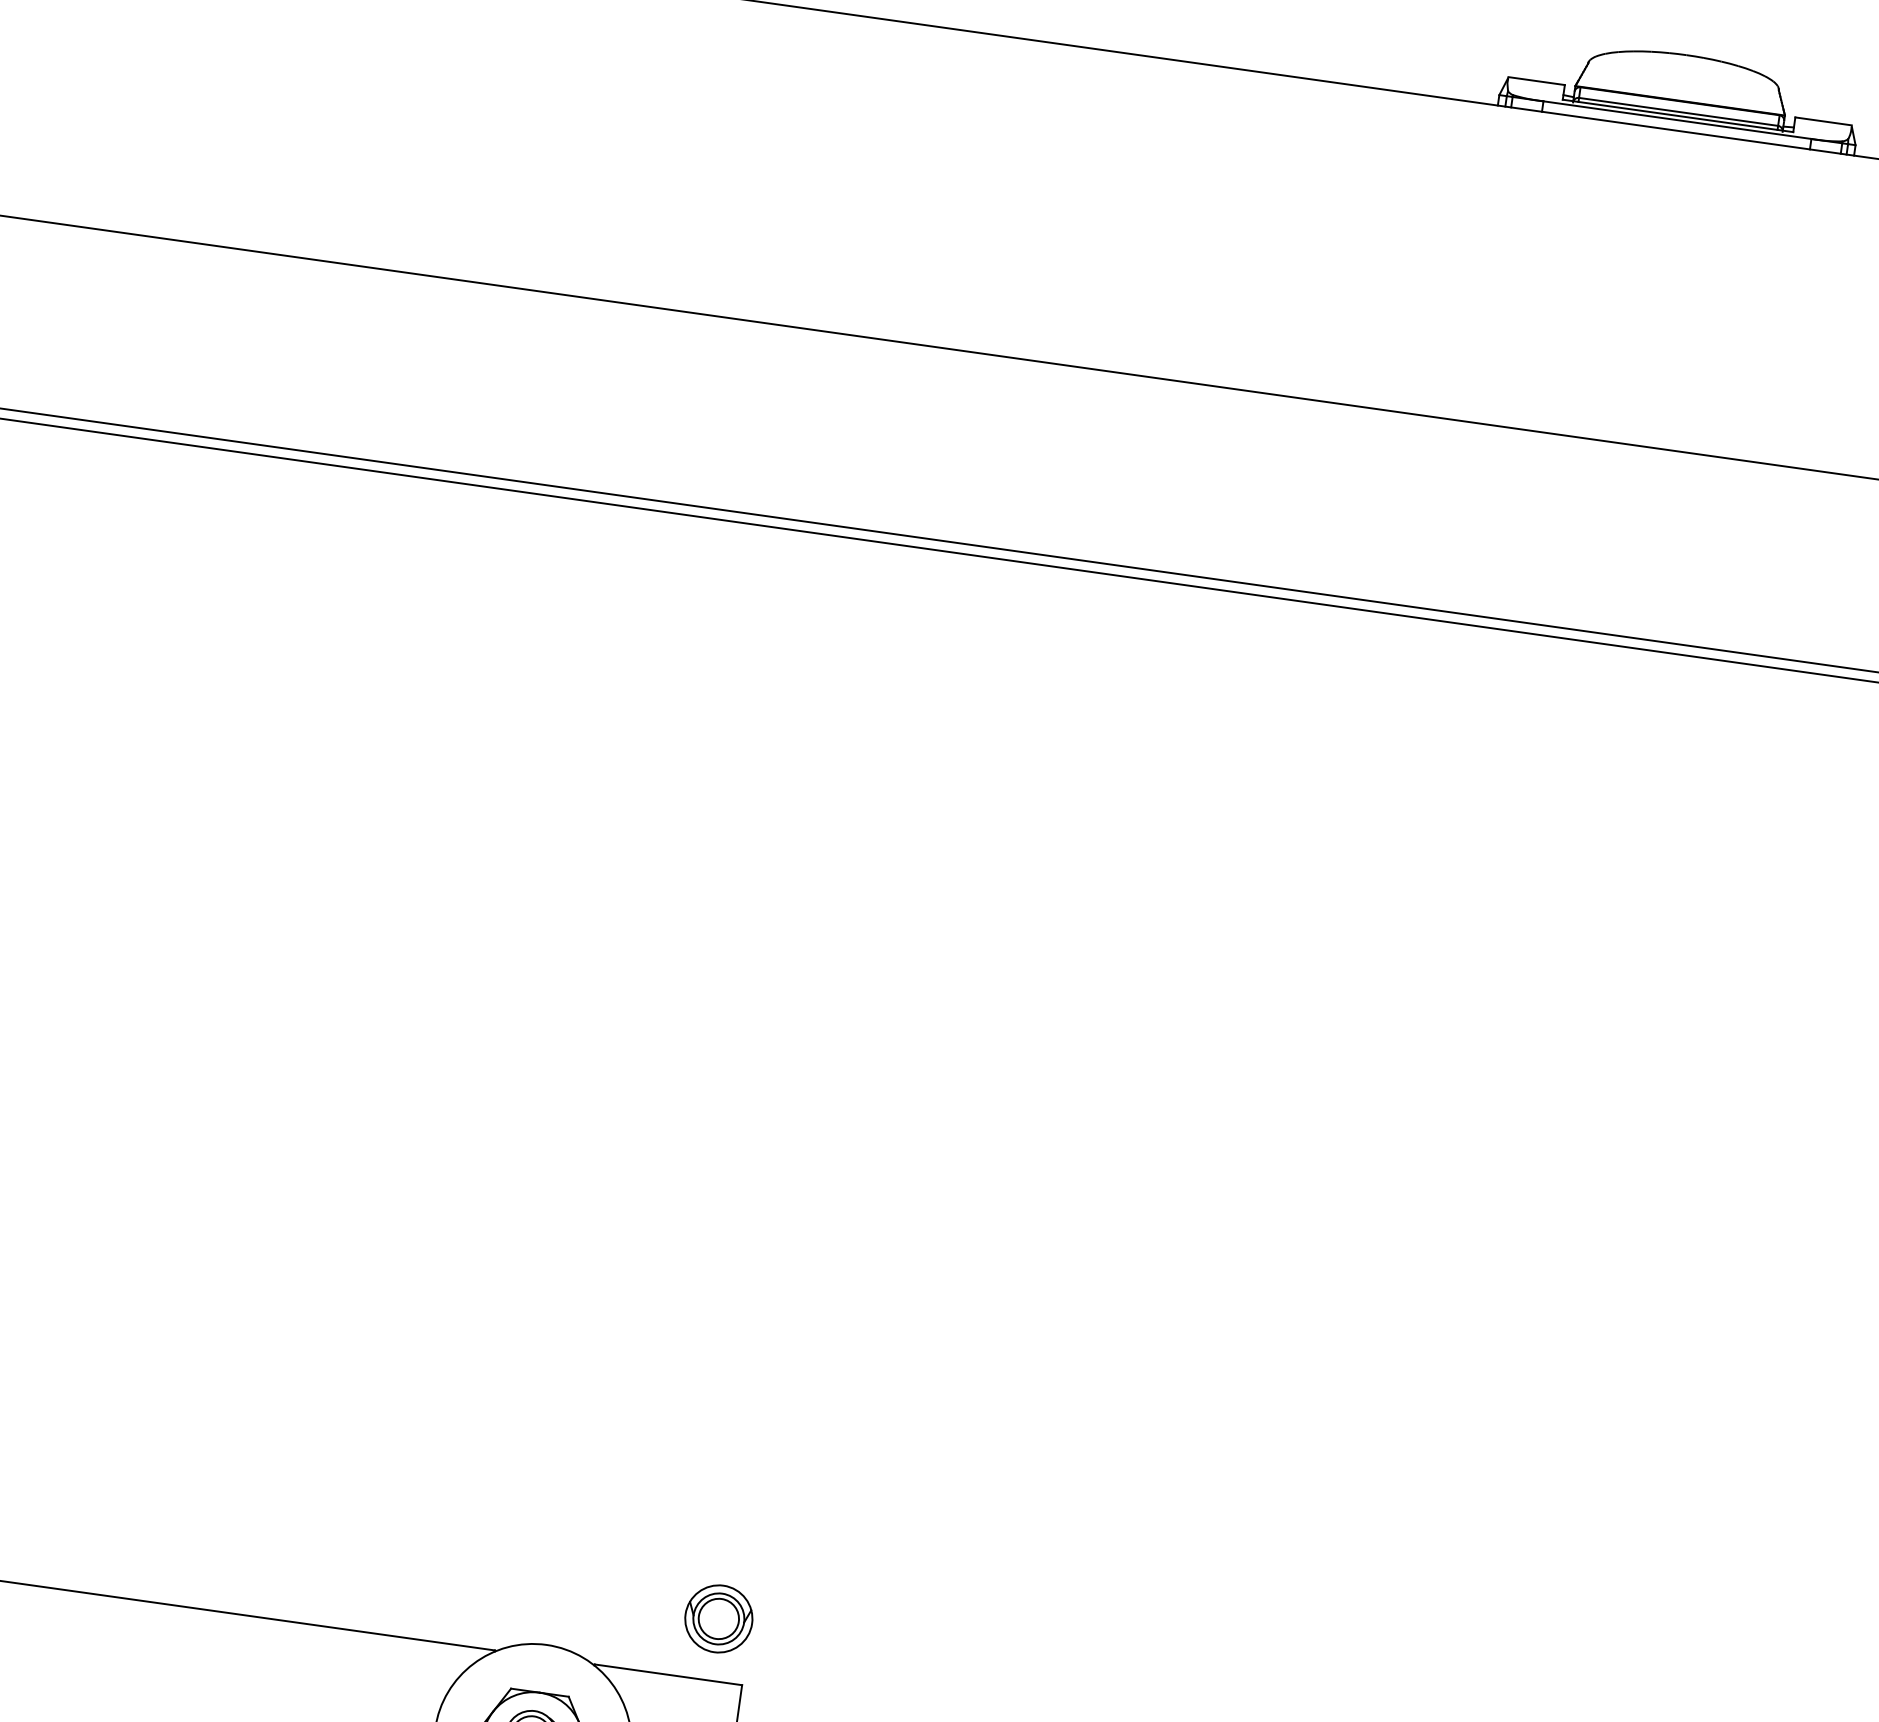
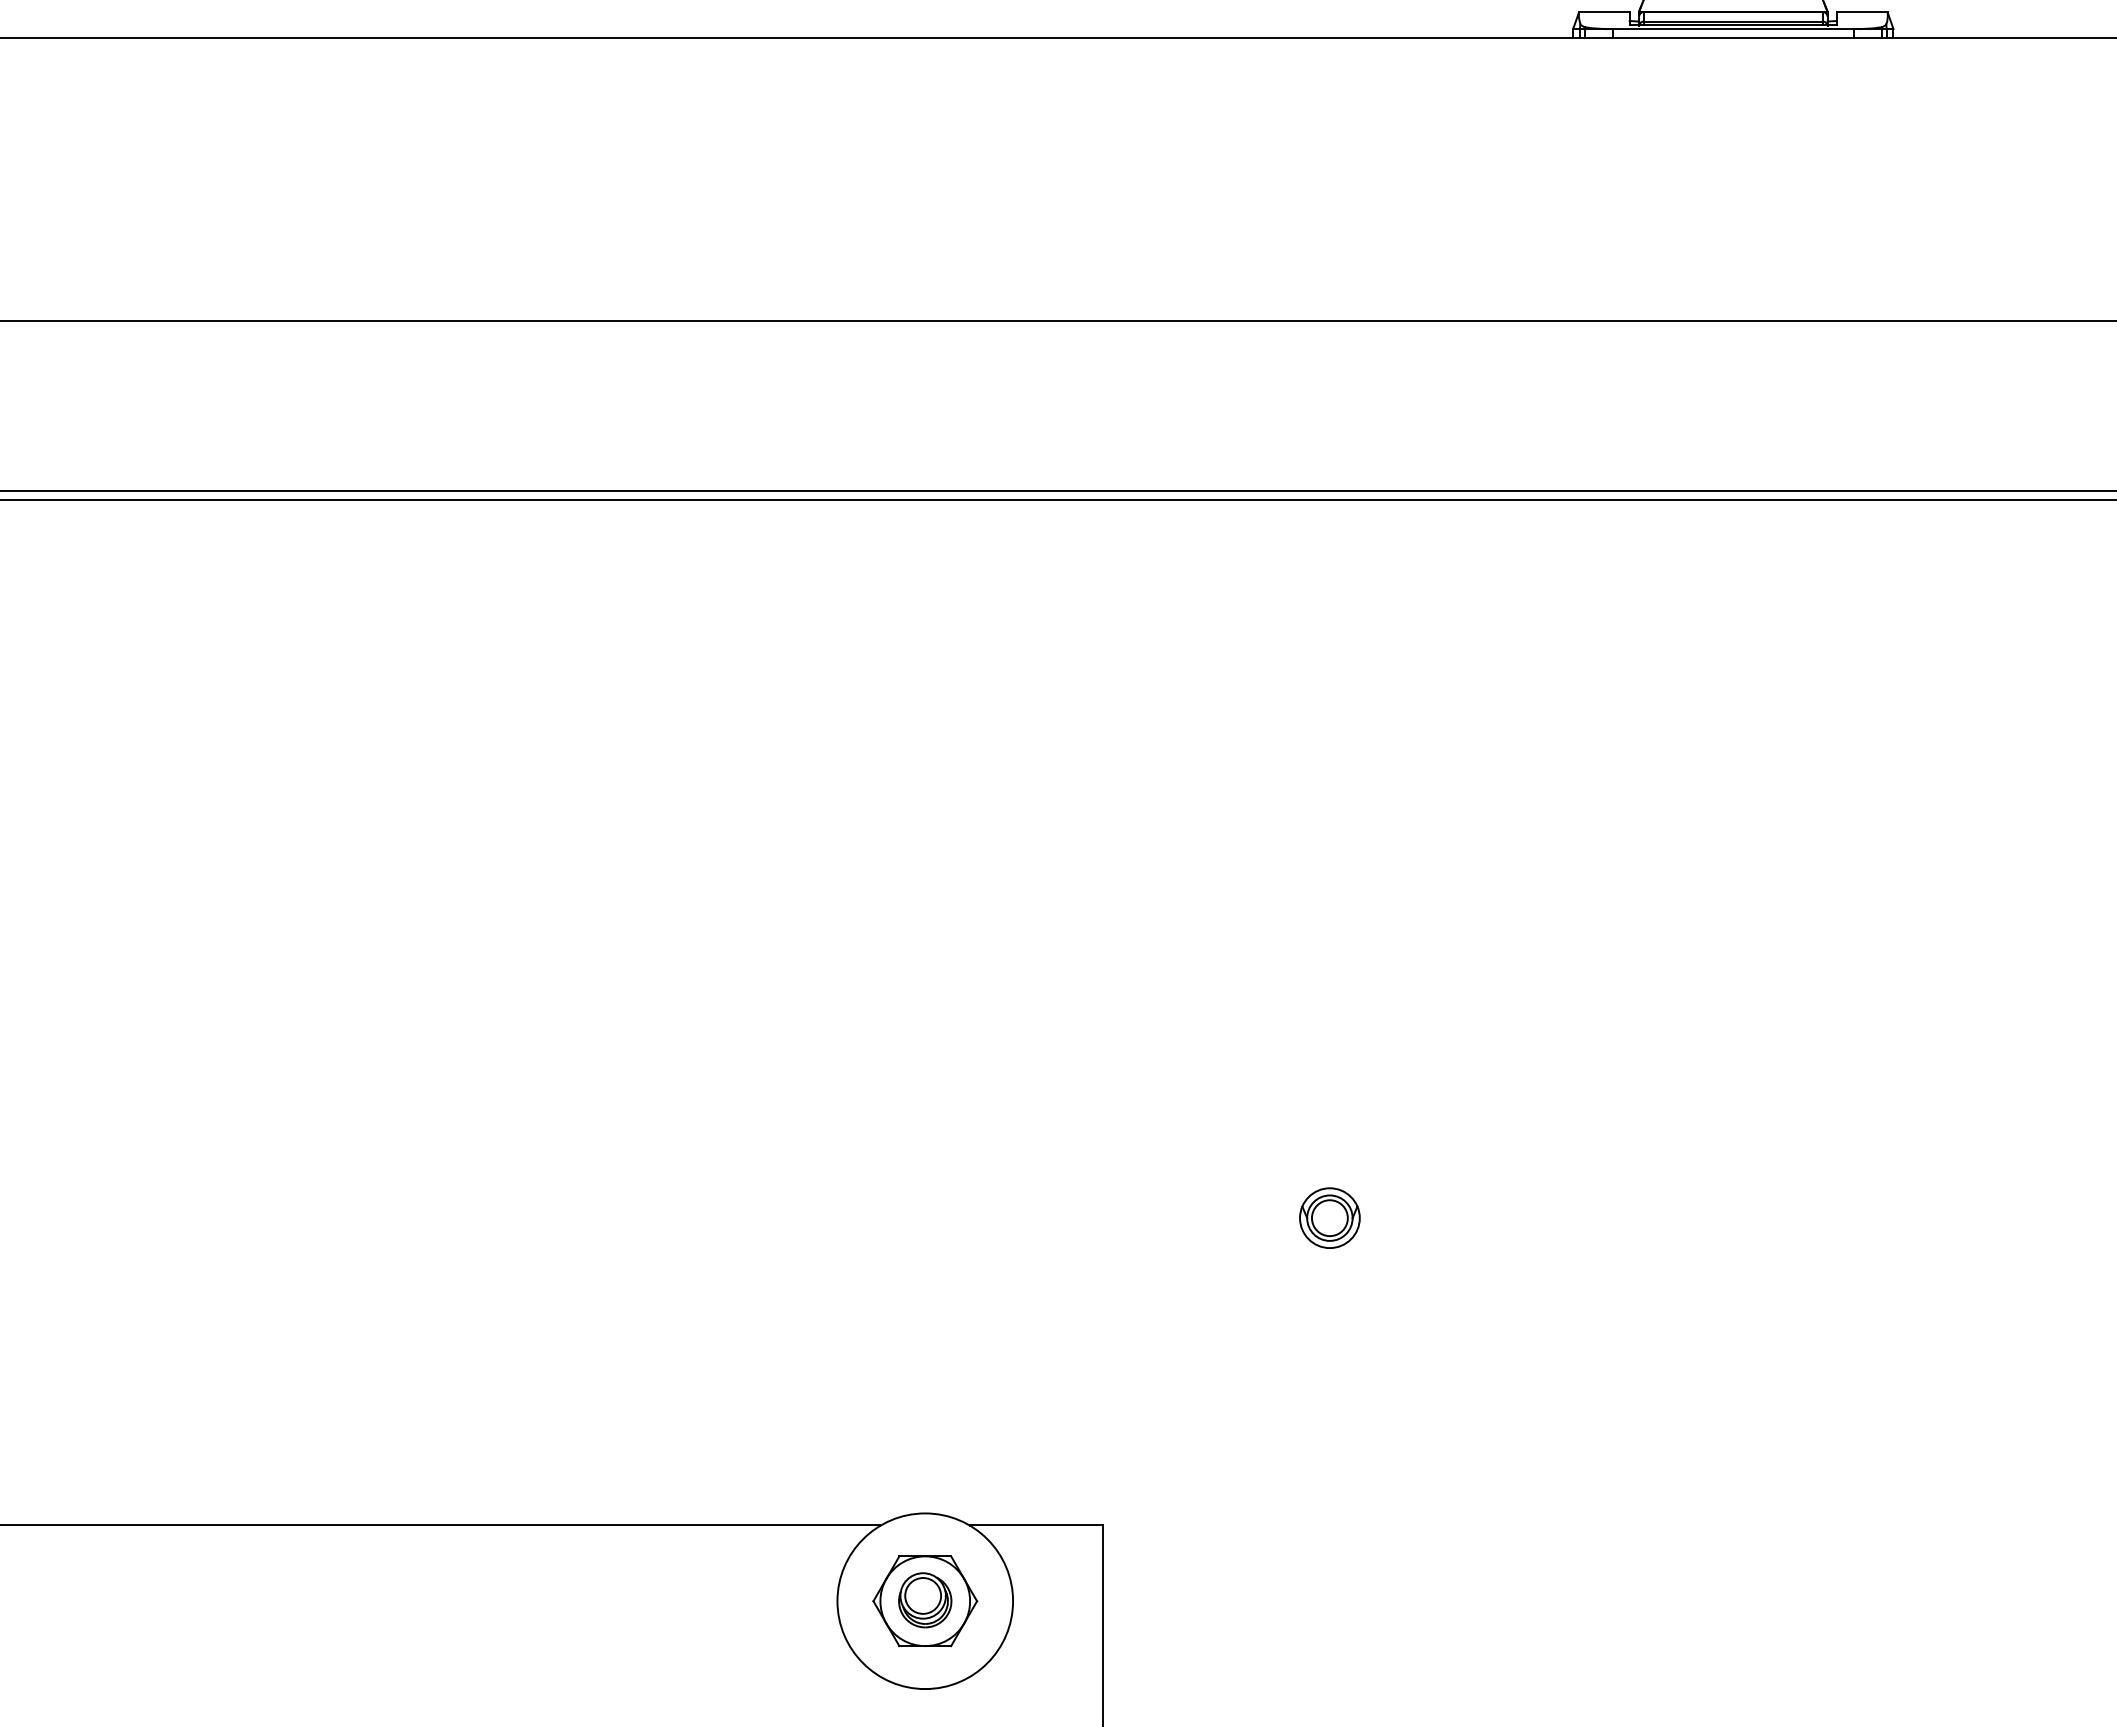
part: (718, 1618) -> (1329, 1217), moved

